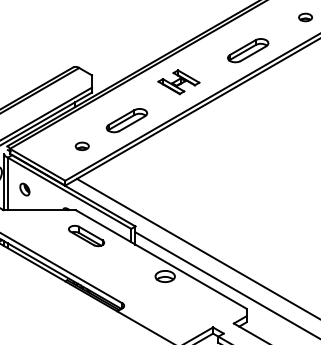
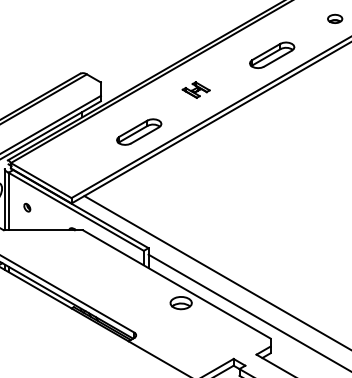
part: (178, 82) -> (195, 90), size x0.6
part: (81, 146) -> (89, 160), removed
part: (24, 189) -> (26, 207), size x0.6
part: (86, 235) -> (94, 258), removed

